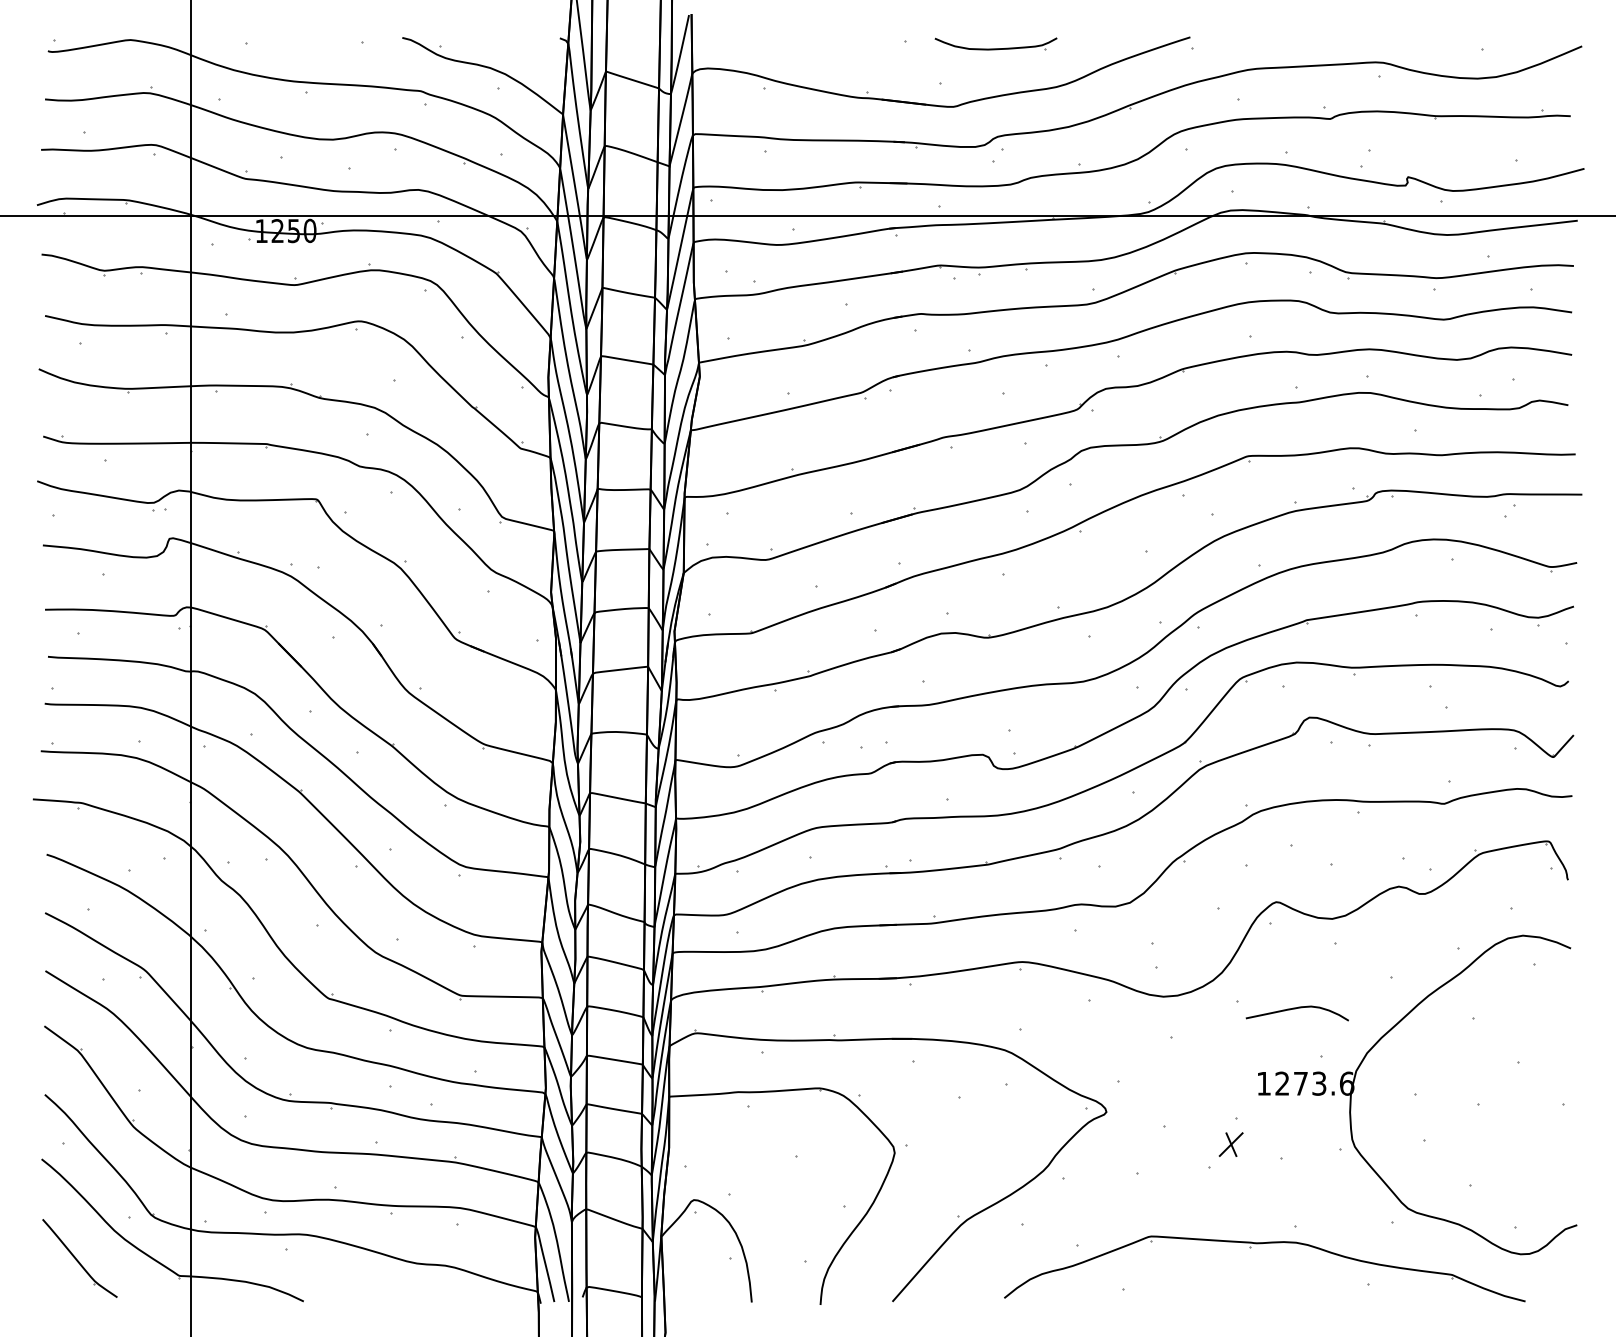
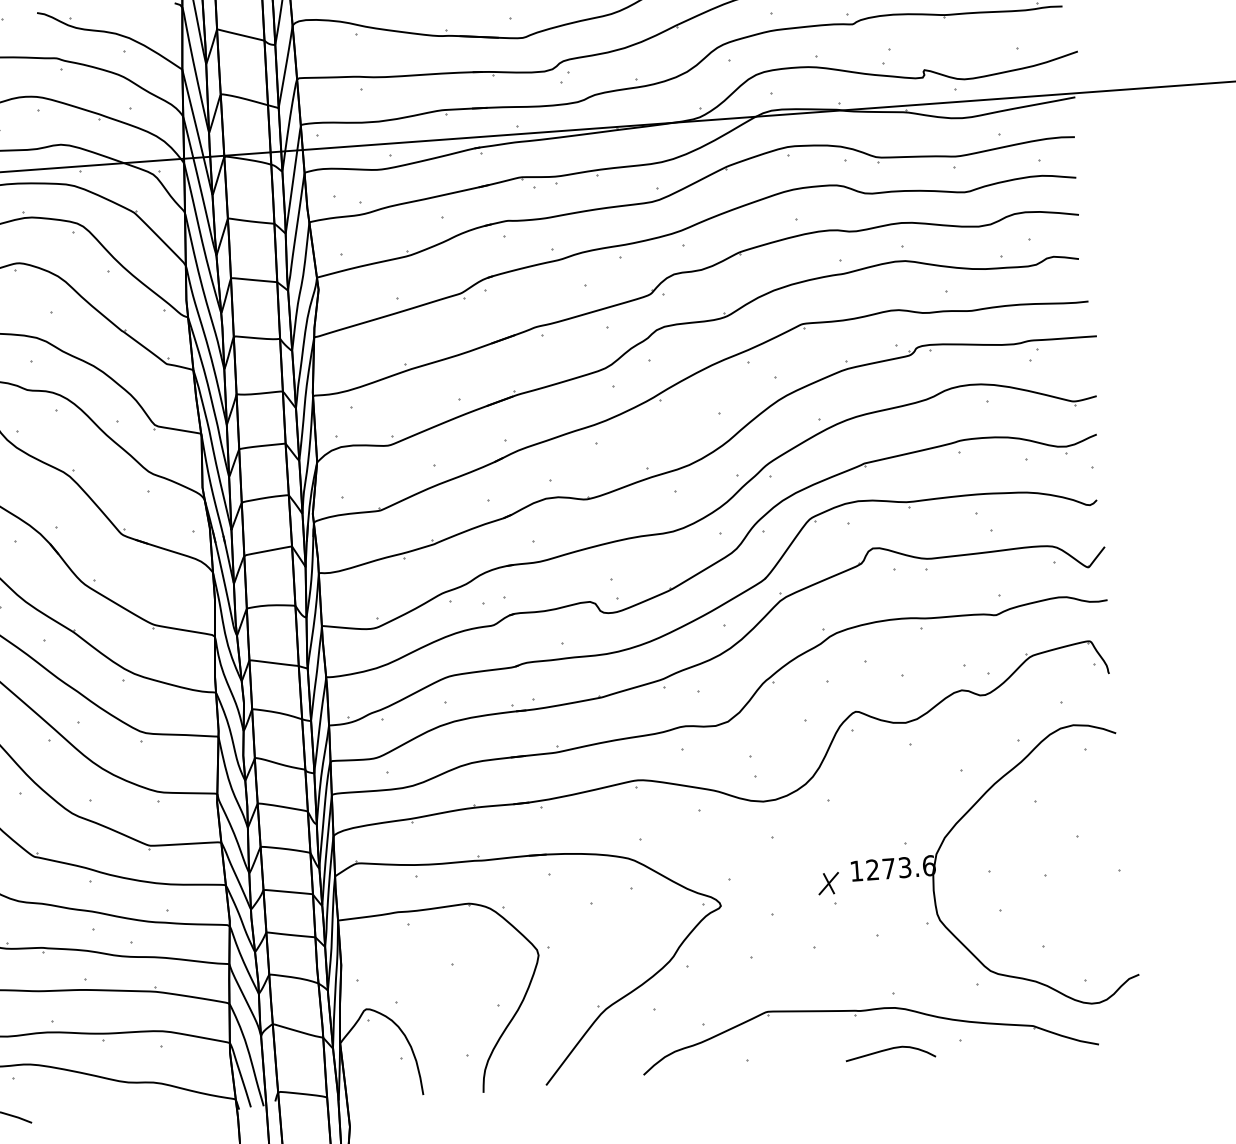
curve: (1295, 1009) -> (888, 1050), moved
part: (1230, 1144) -> (828, 883), moved

